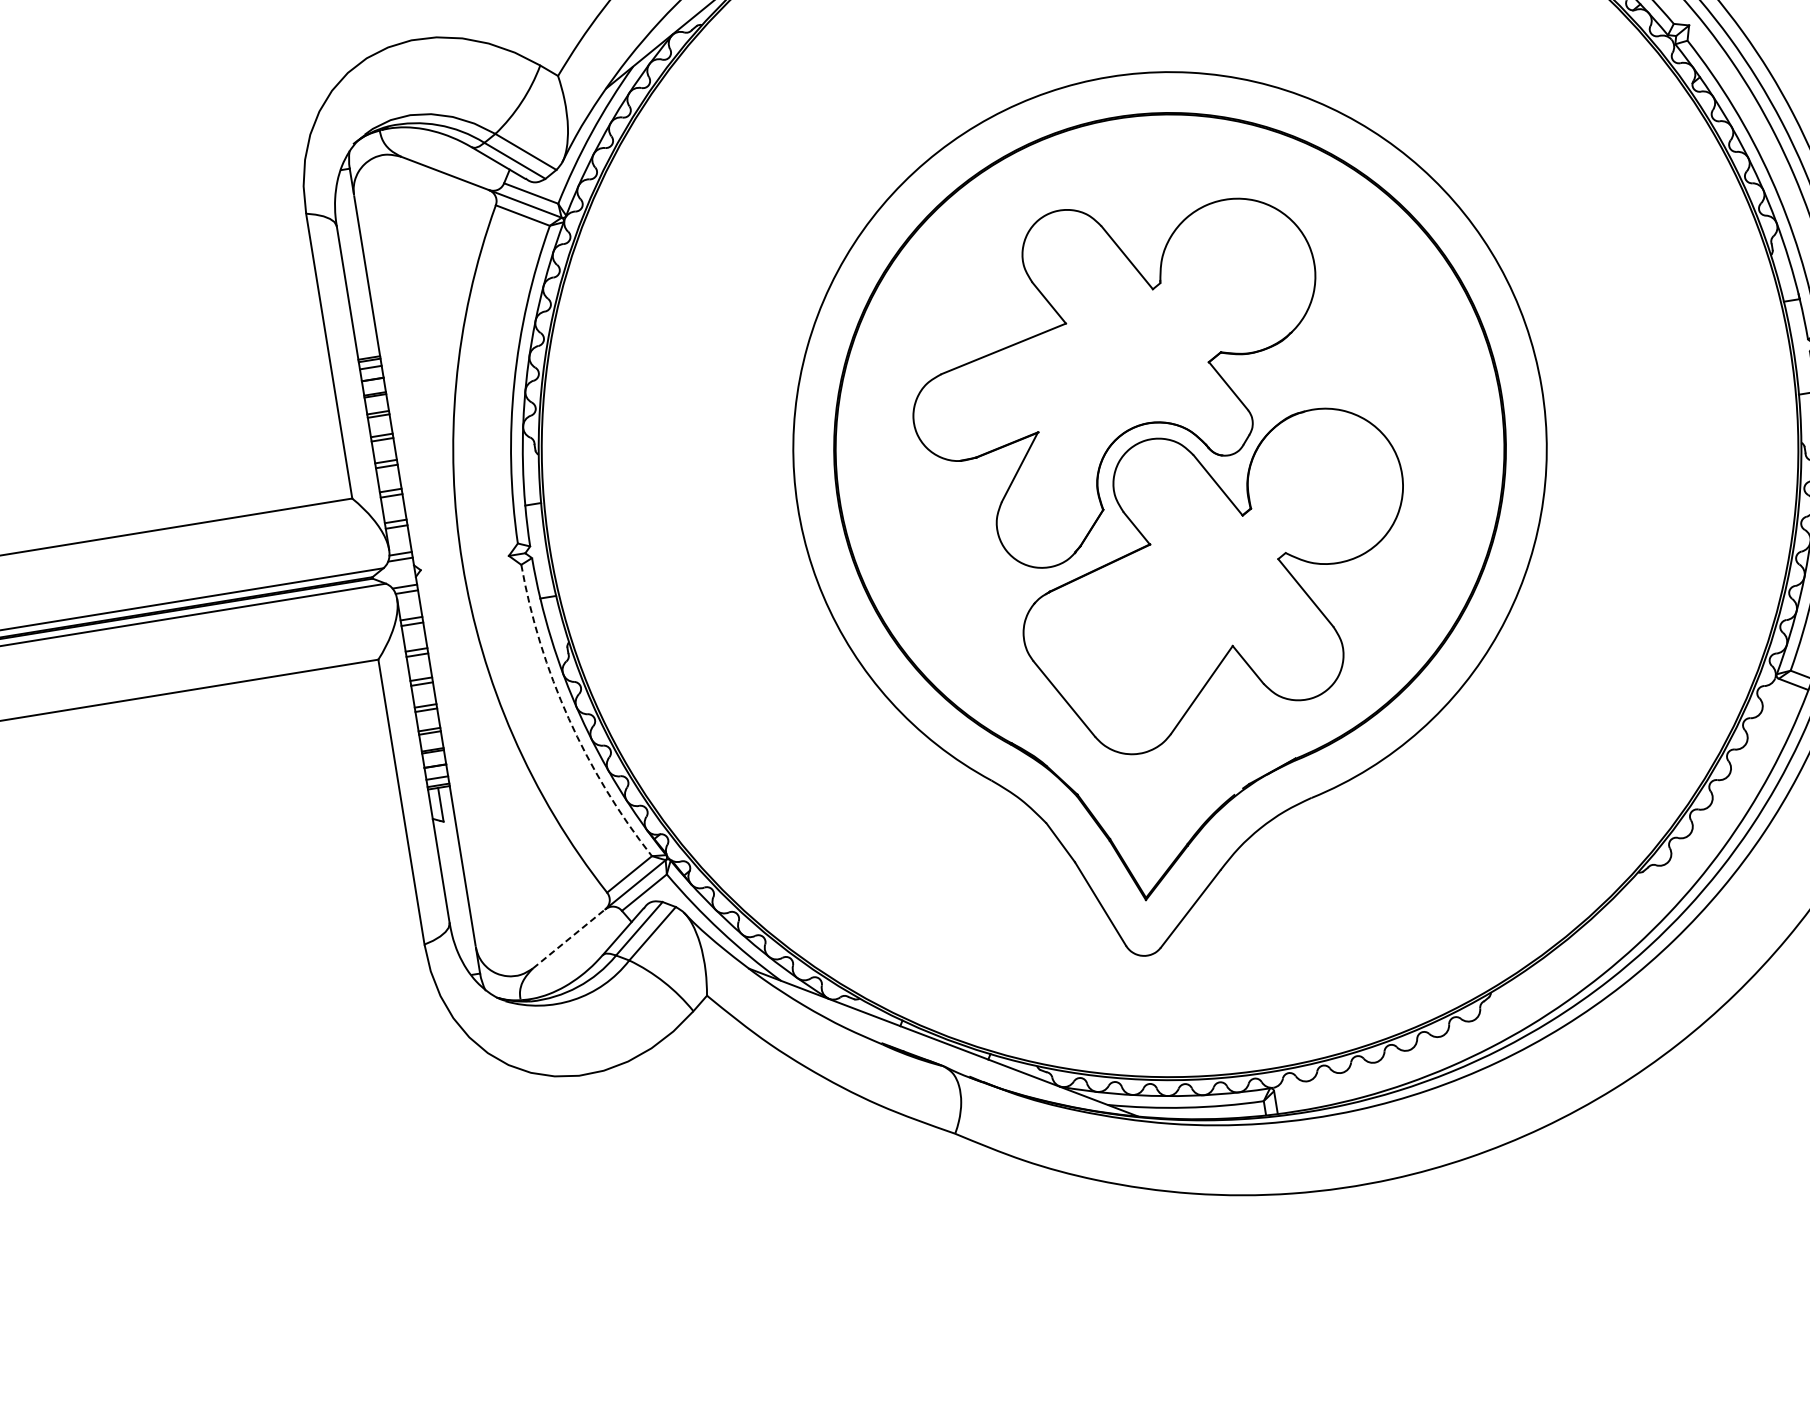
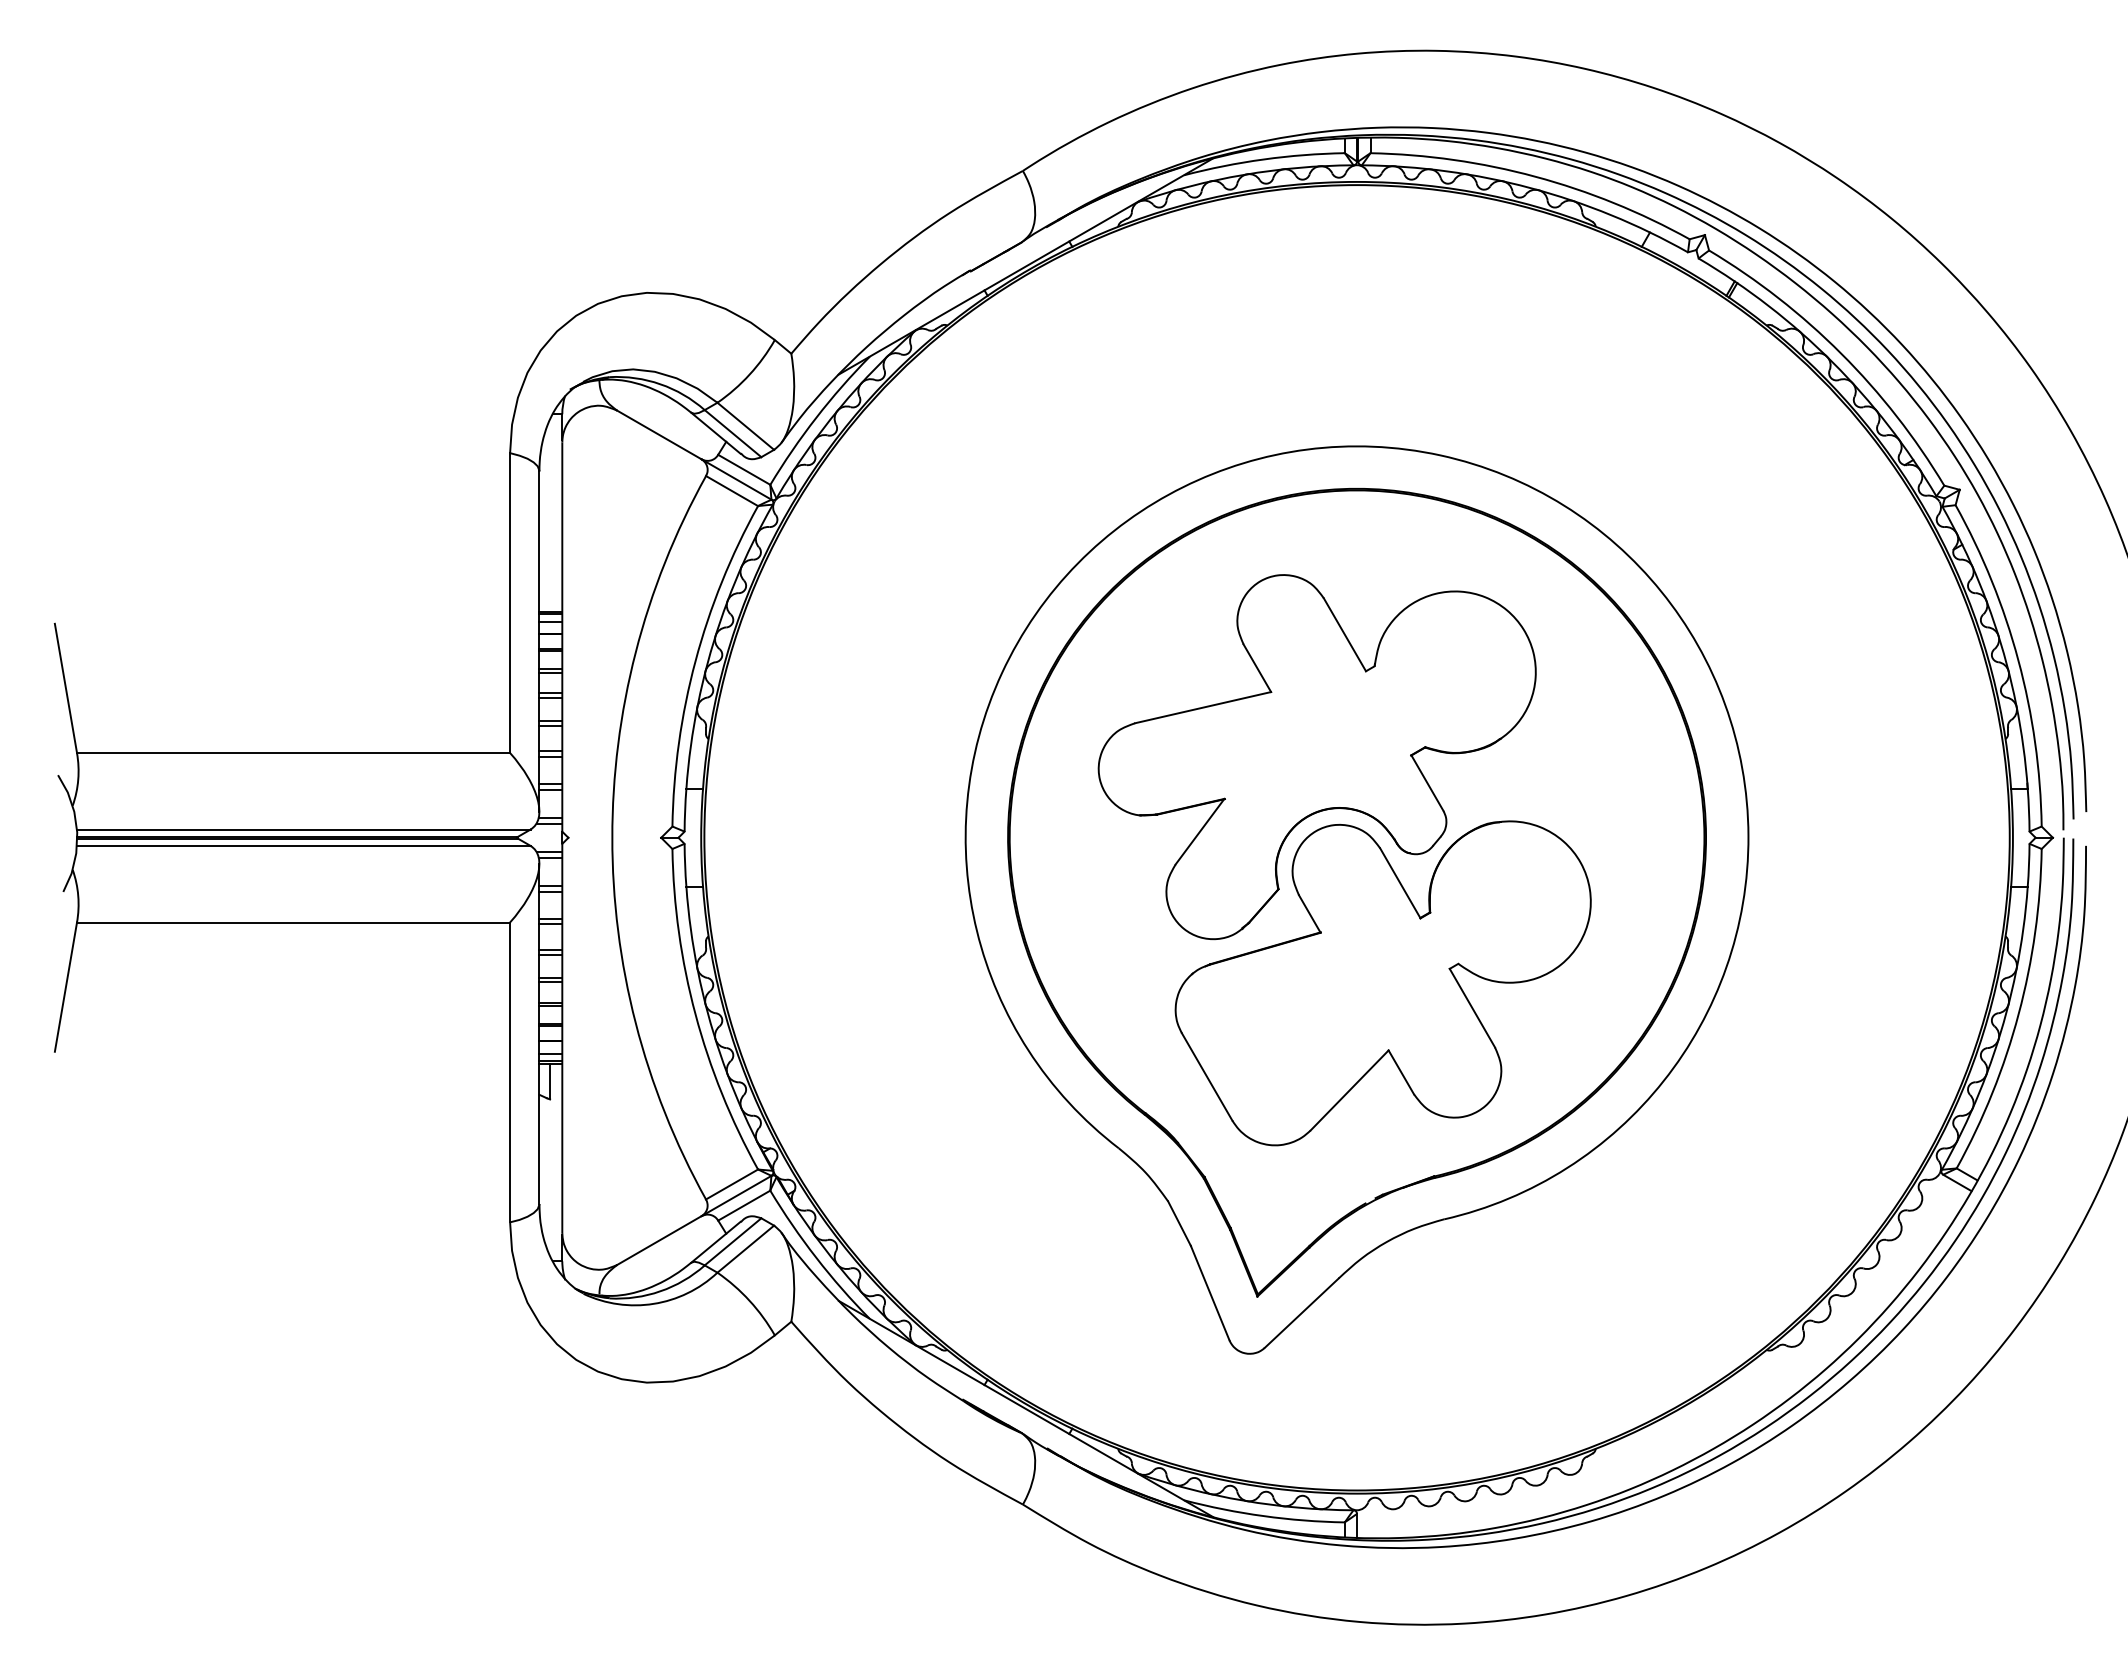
arc: (568, 718) -> (695, 1014), dashed -> solid
line: (569, 938) -> (659, 1240), dashed -> solid

